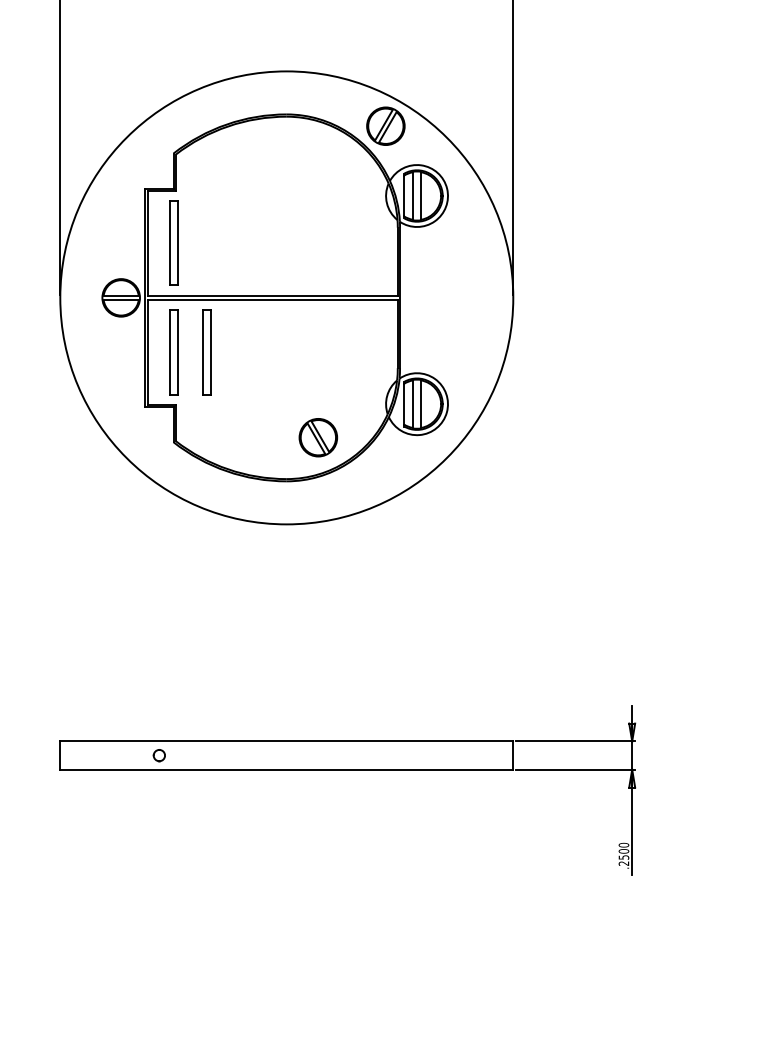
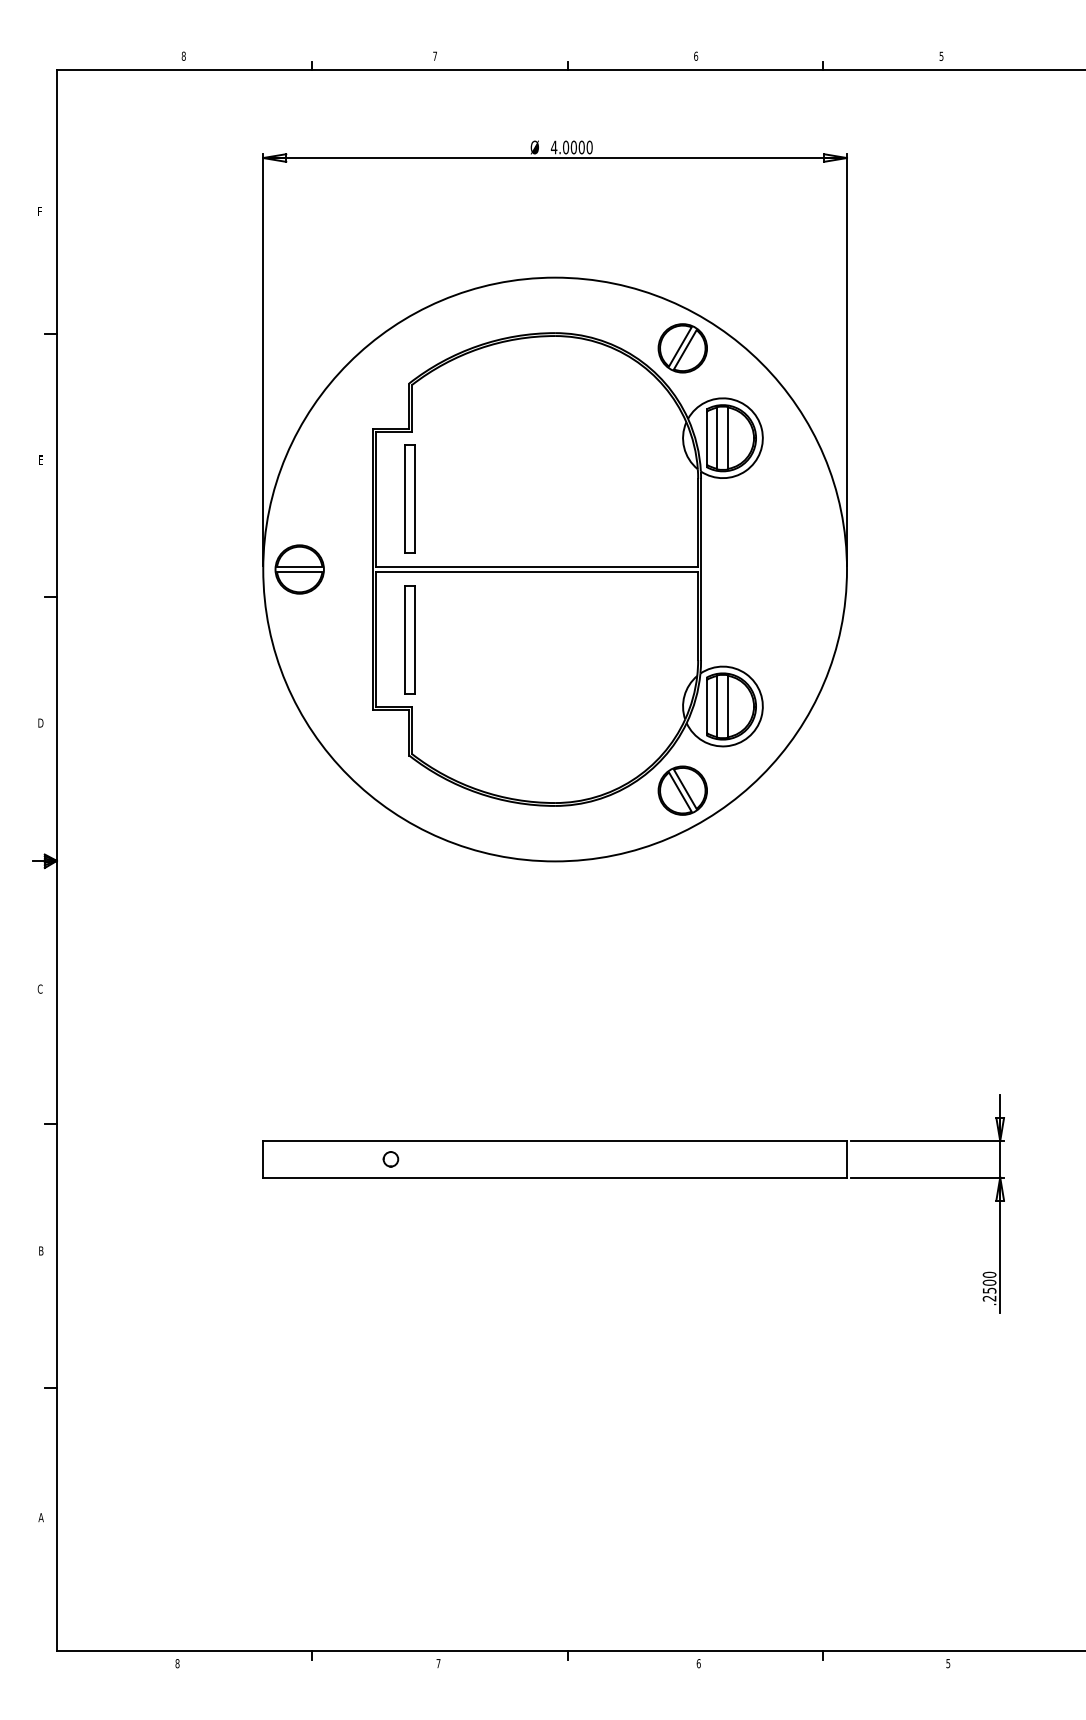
part: (121, 297) -> (299, 569), moved
part: (206, 352) -> (451, 639), removed
part: (318, 437) -> (682, 790), moved

